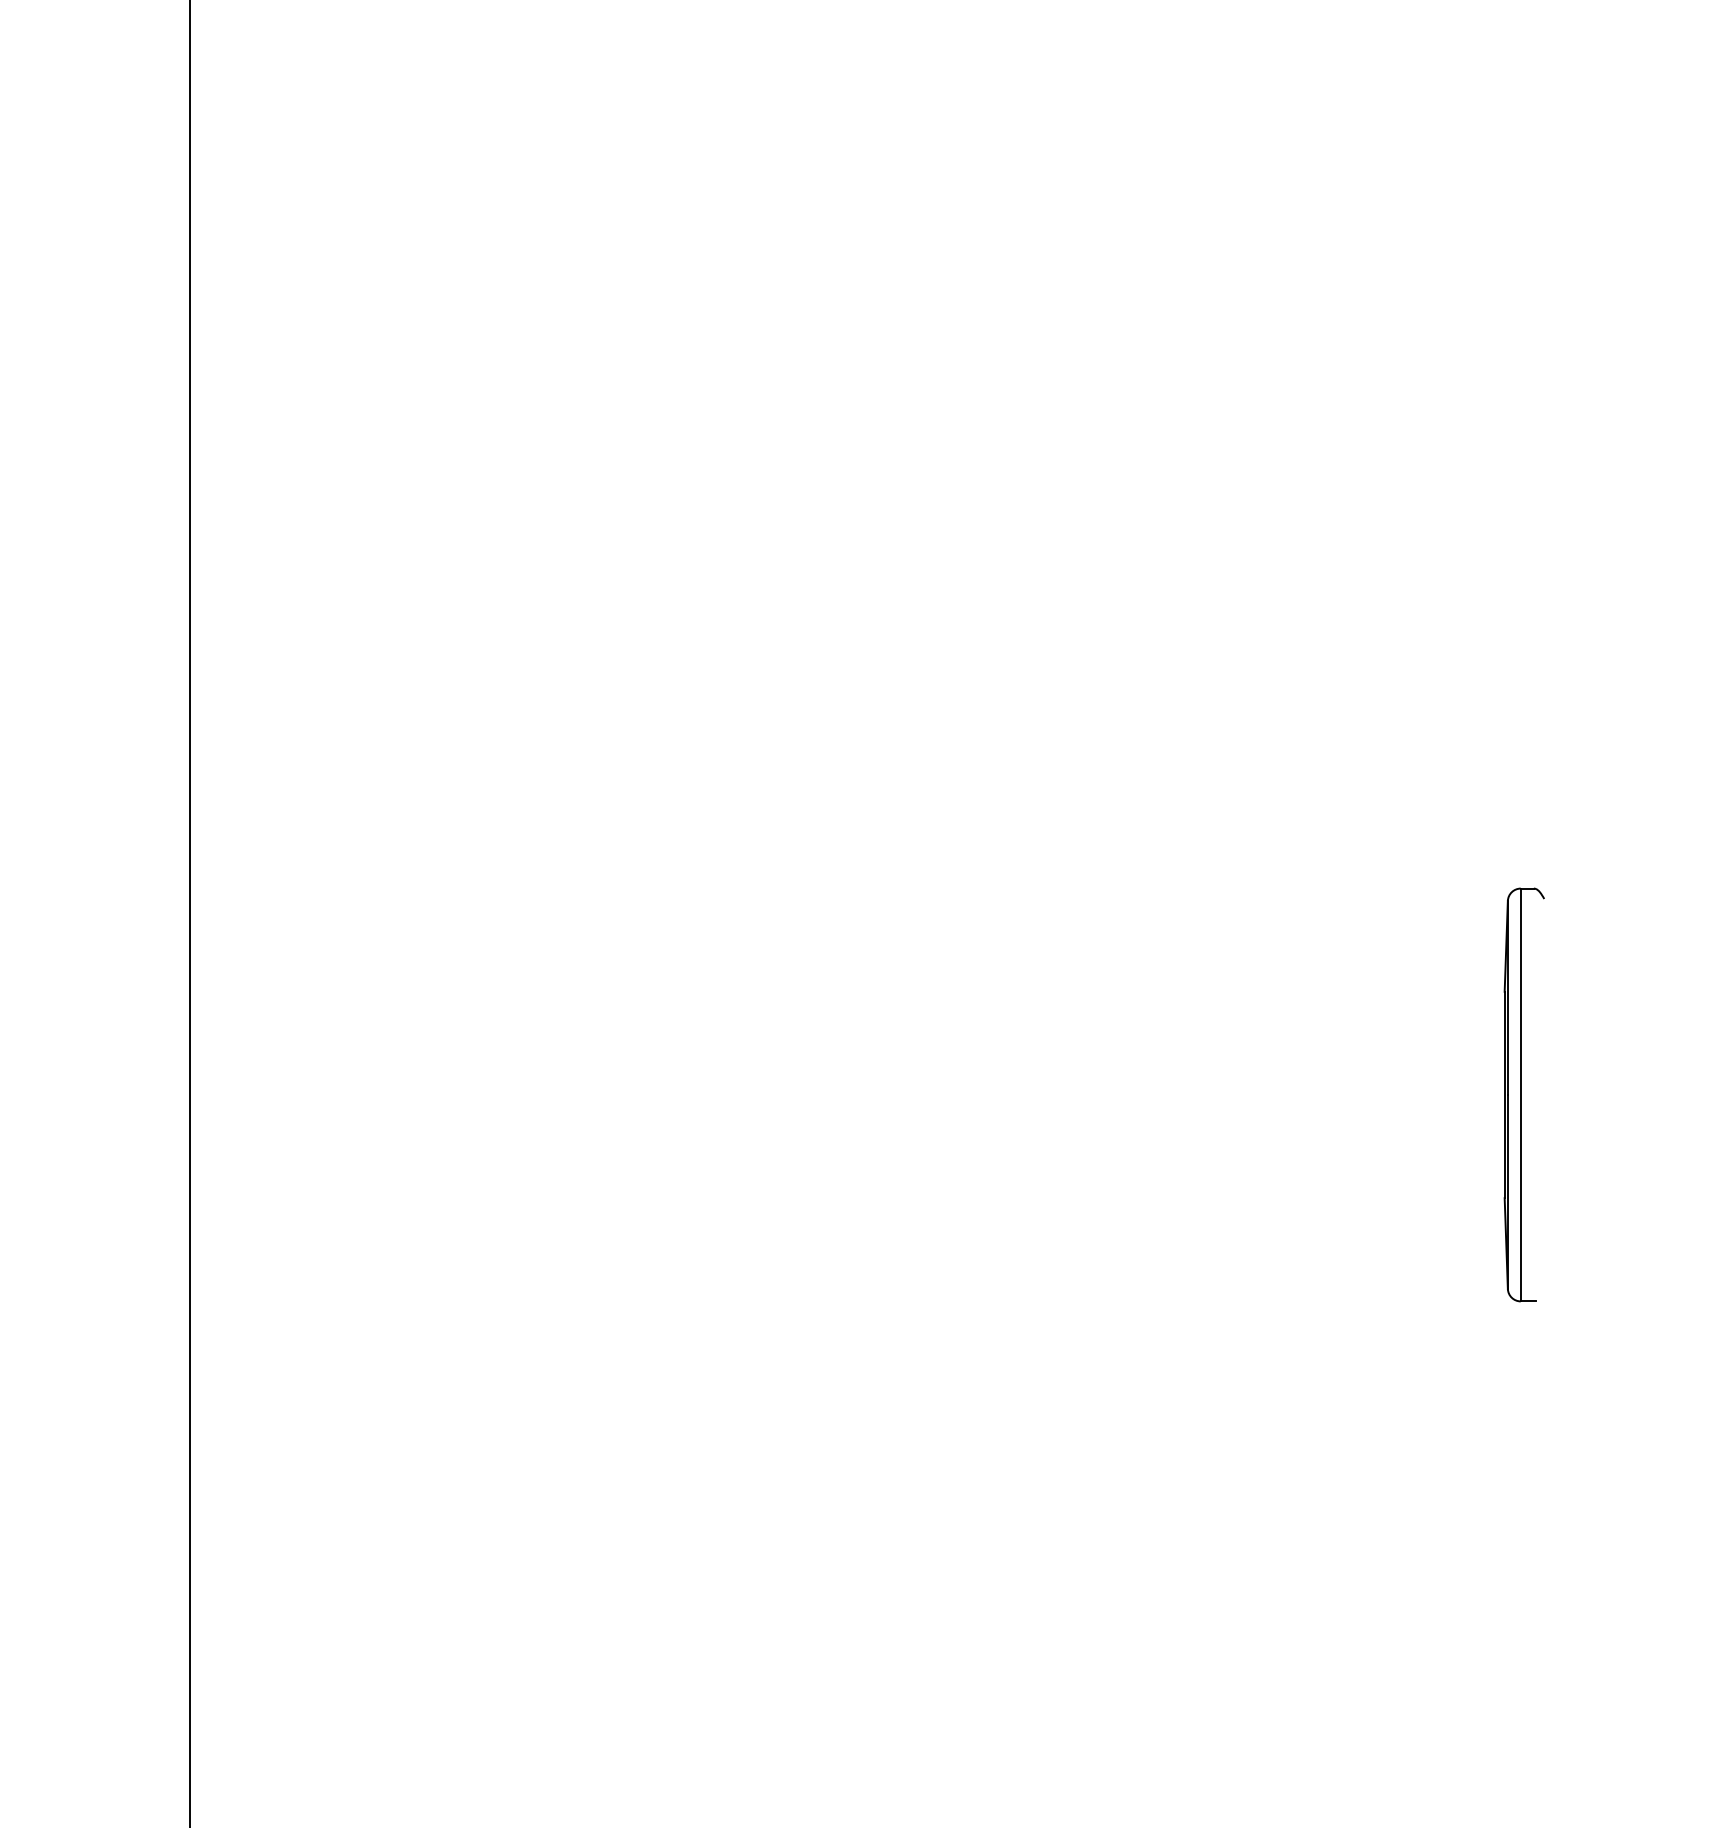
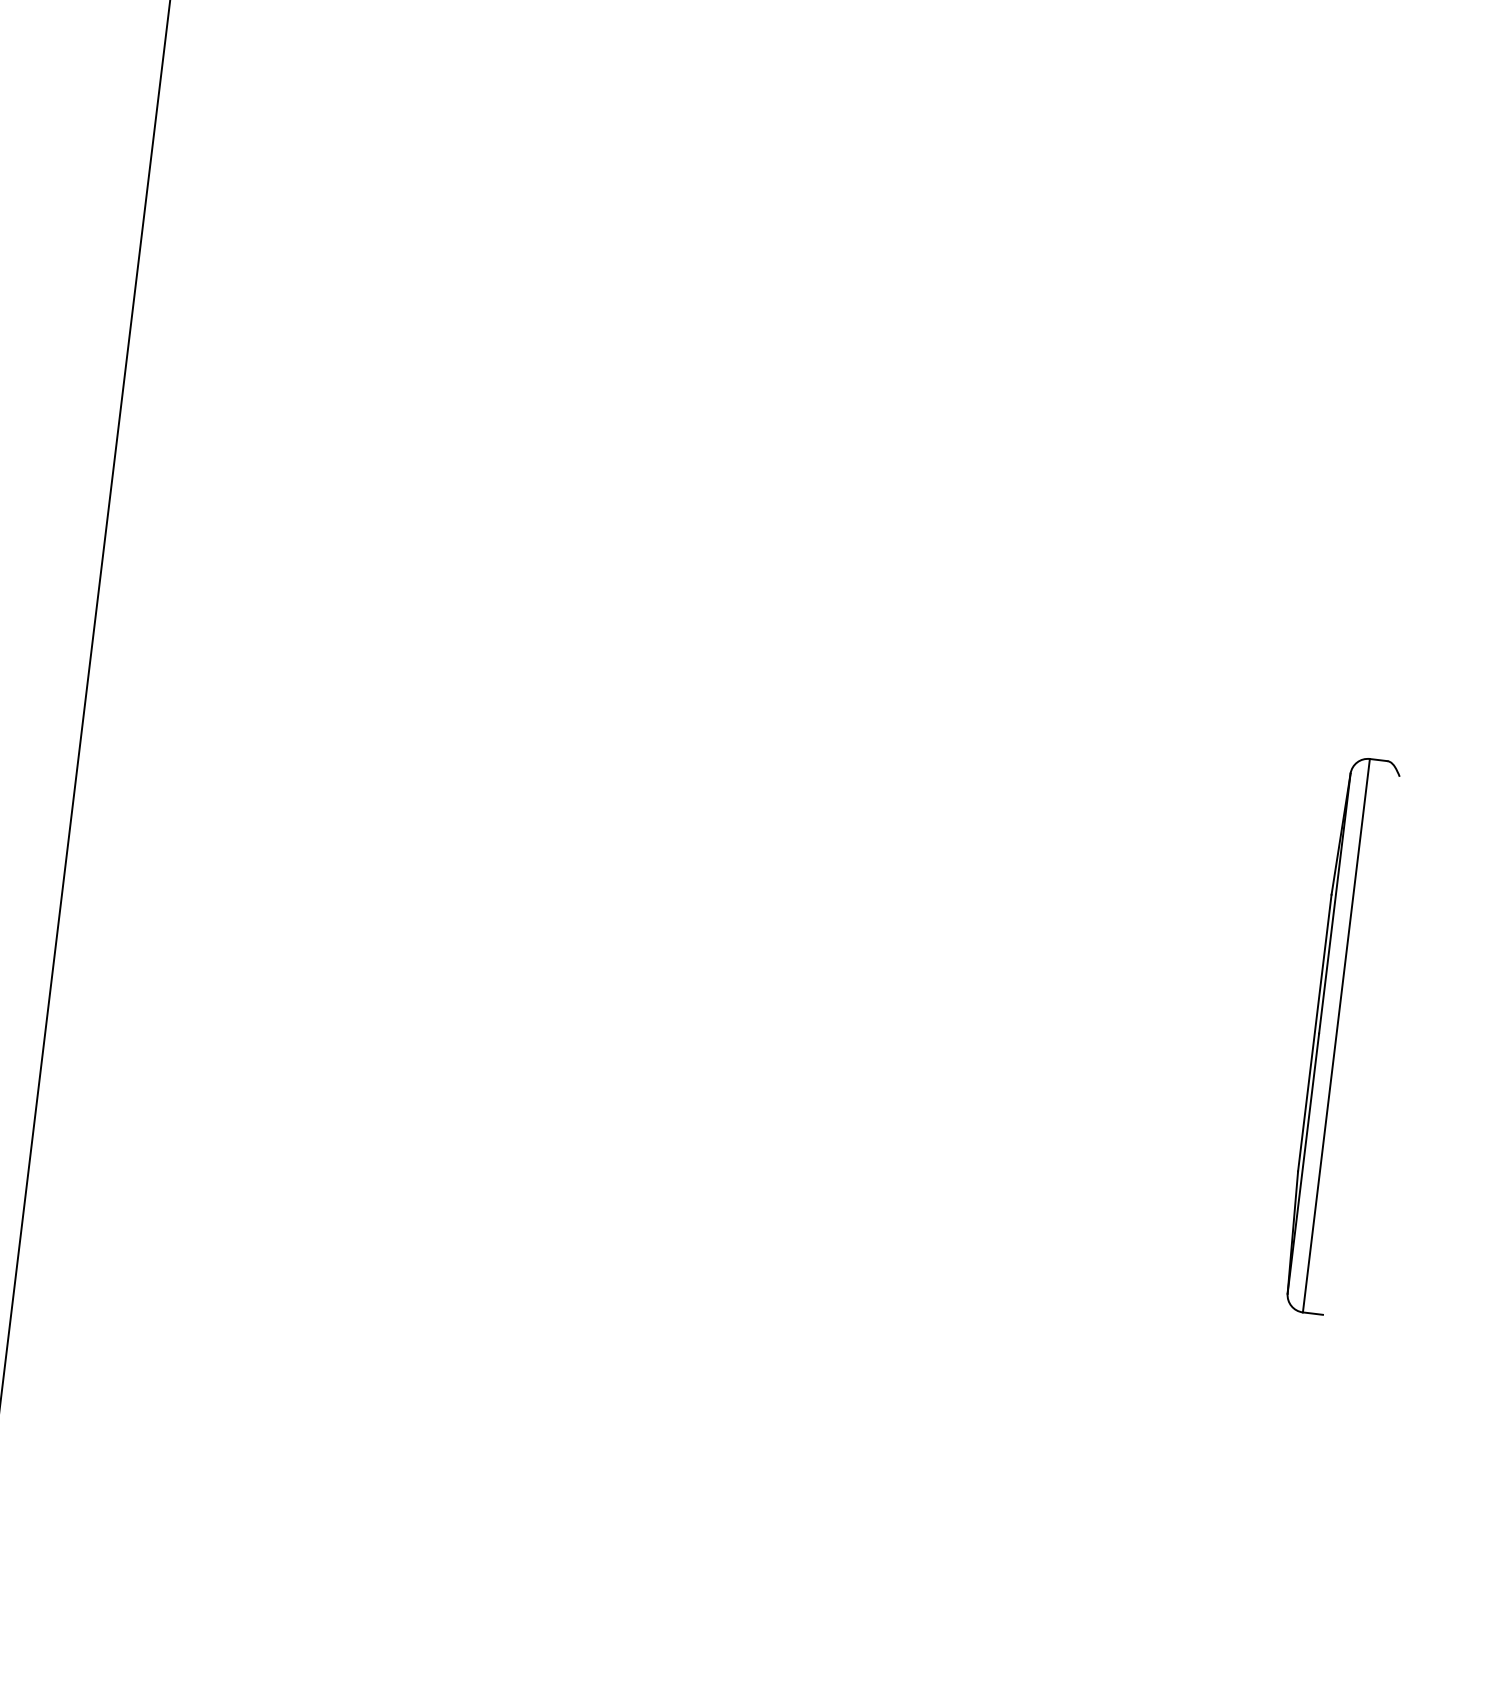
part: (1523, 1094) -> (1340, 1035), size x1.4

